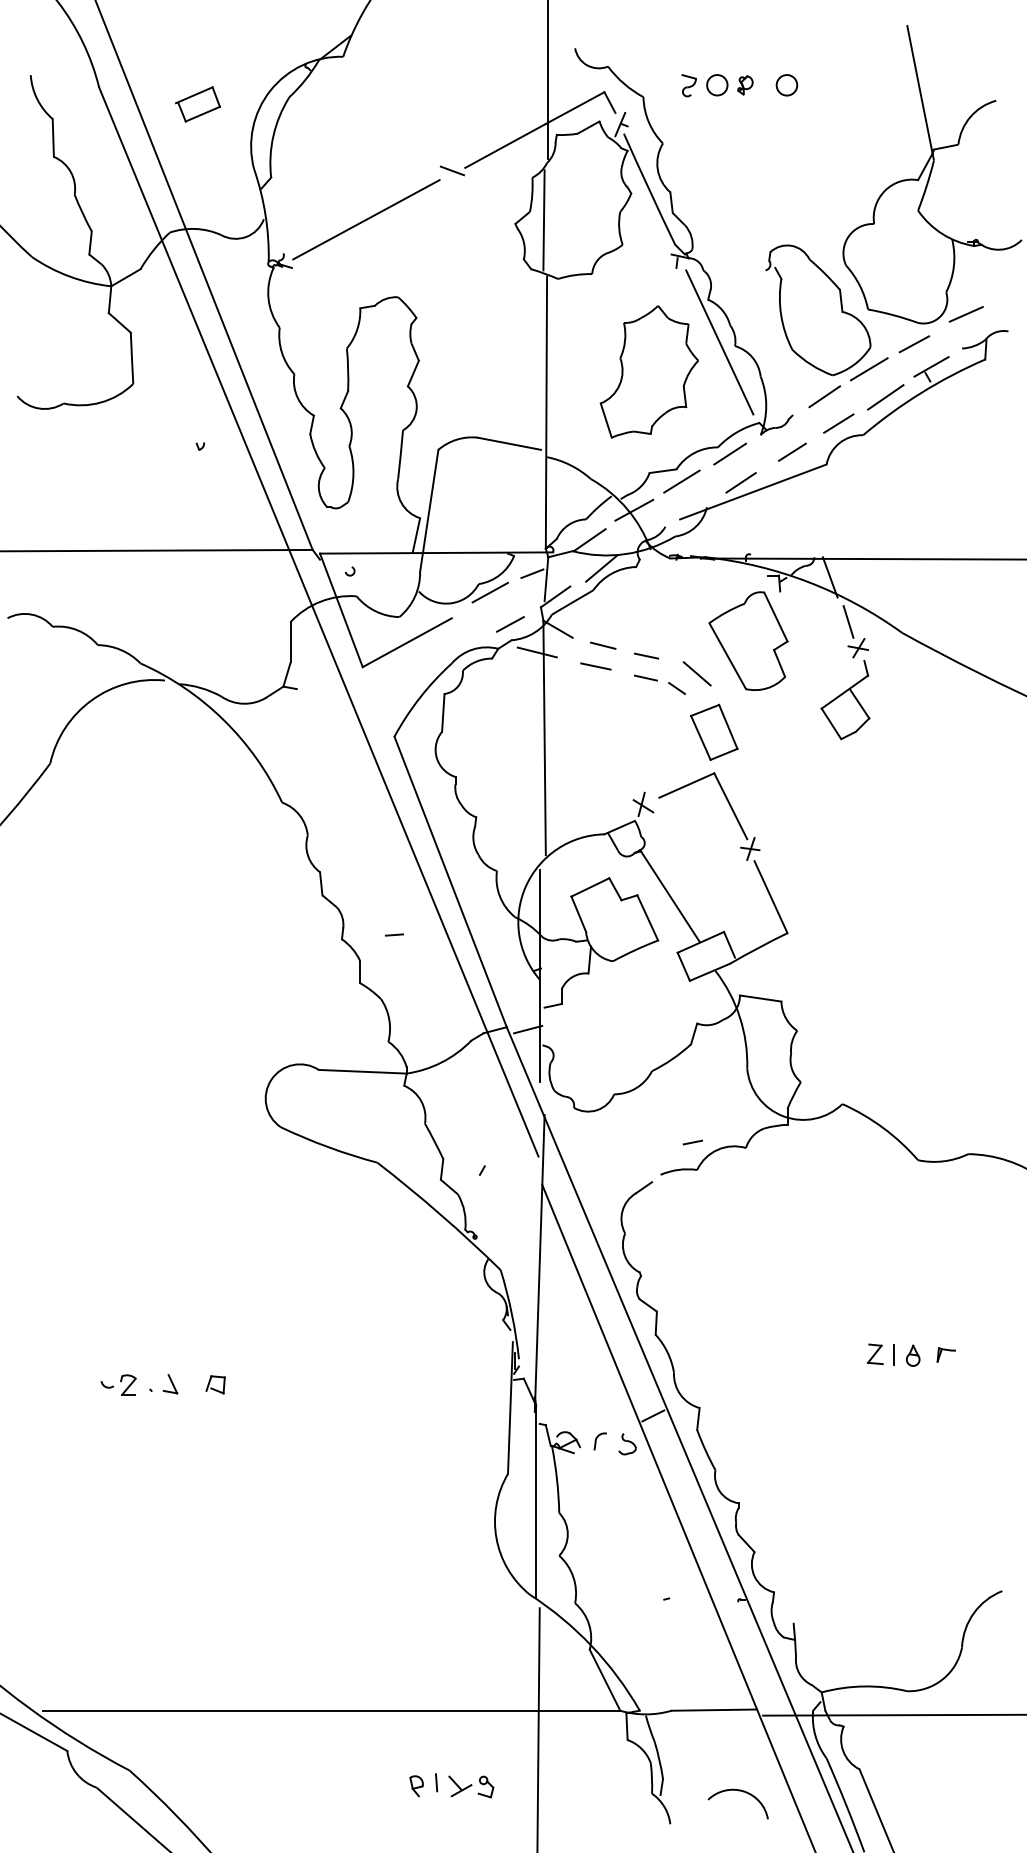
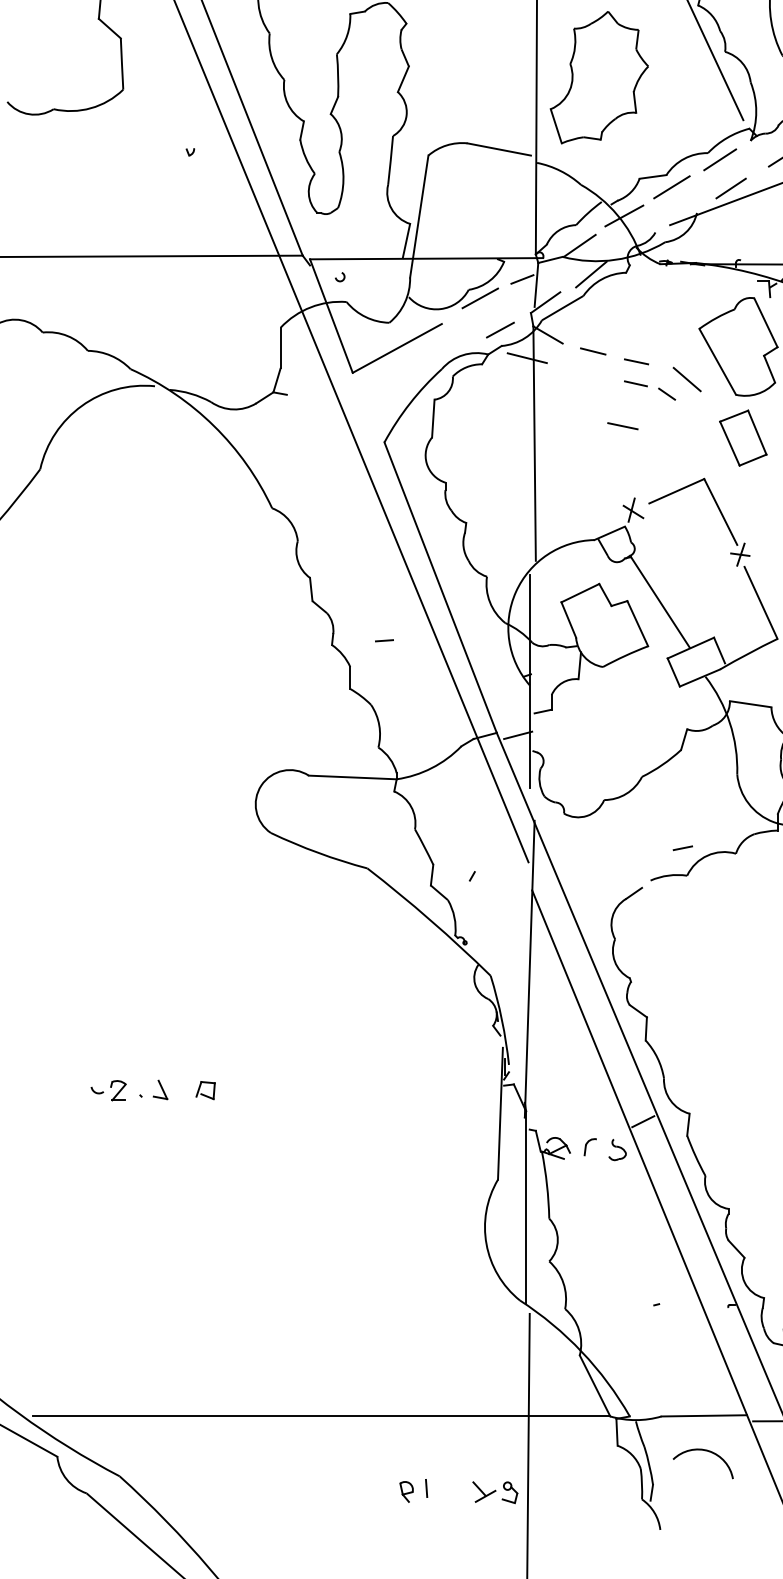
part: (648, 371) -> (598, 77), moved
line: (595, 666) -> (622, 426), moved
part: (714, 731) -> (743, 437), moved
part: (471, 1786) -> (495, 1492), moved
arc: (738, 1791) -> (703, 1451), moved

